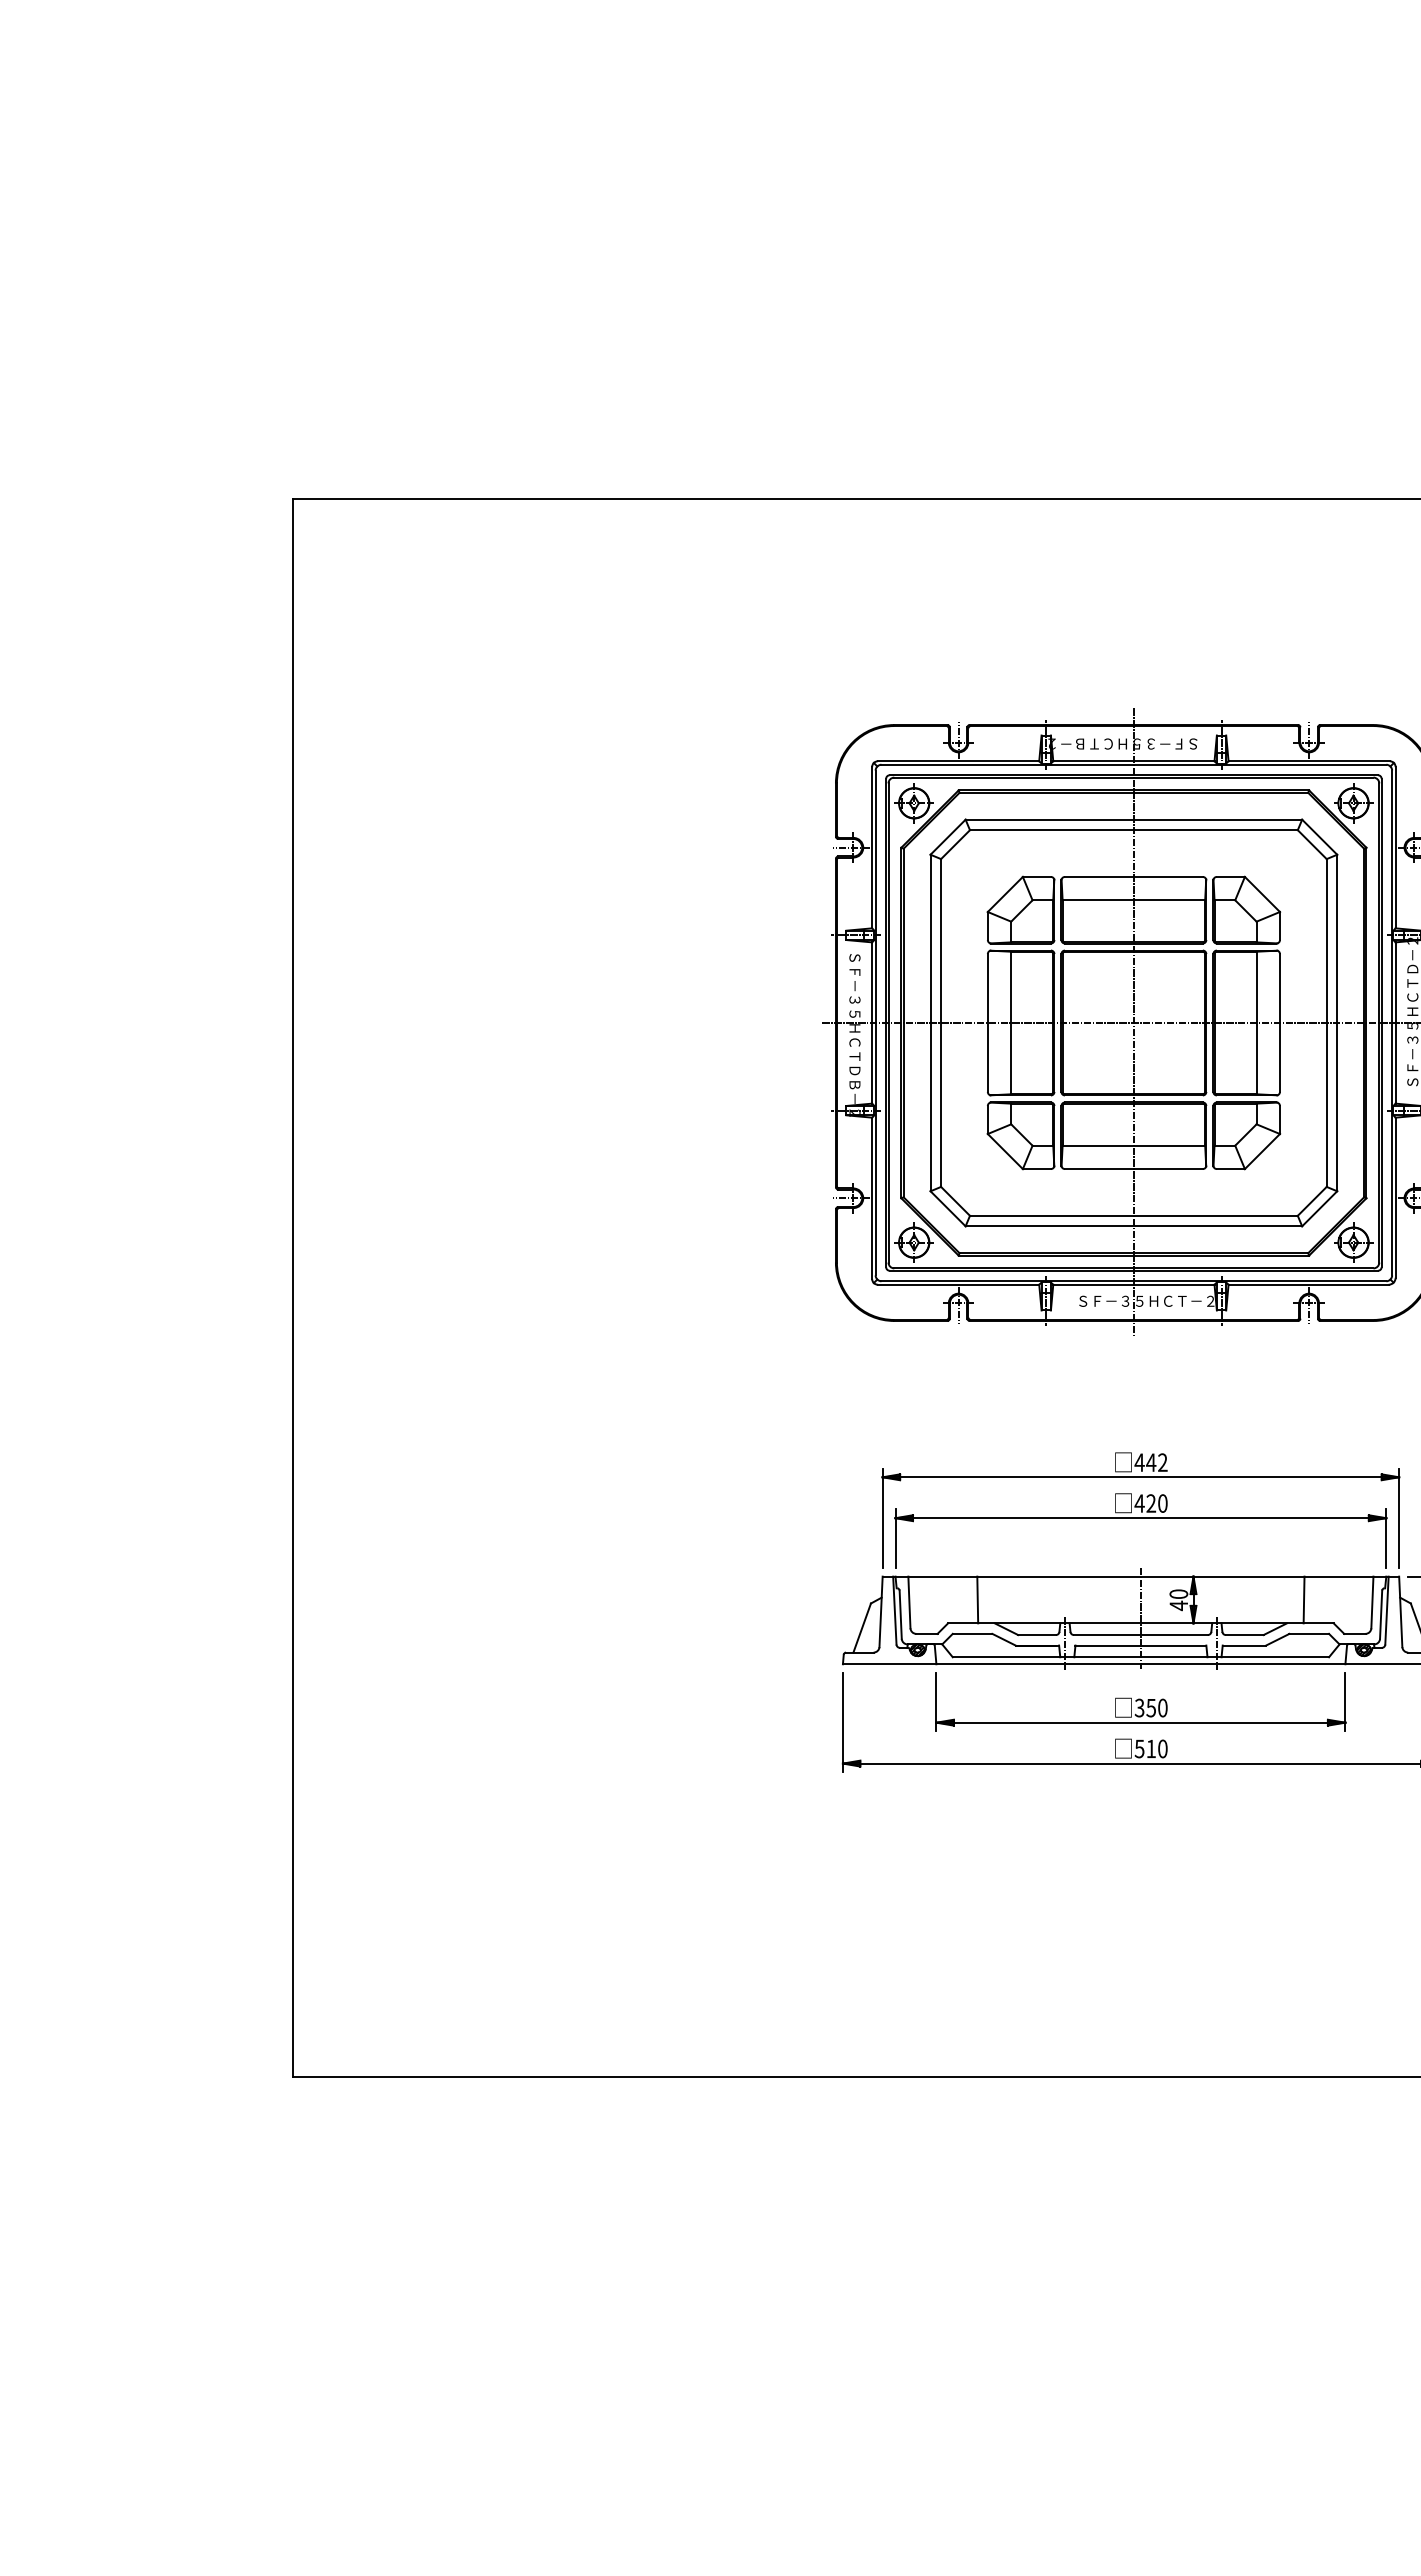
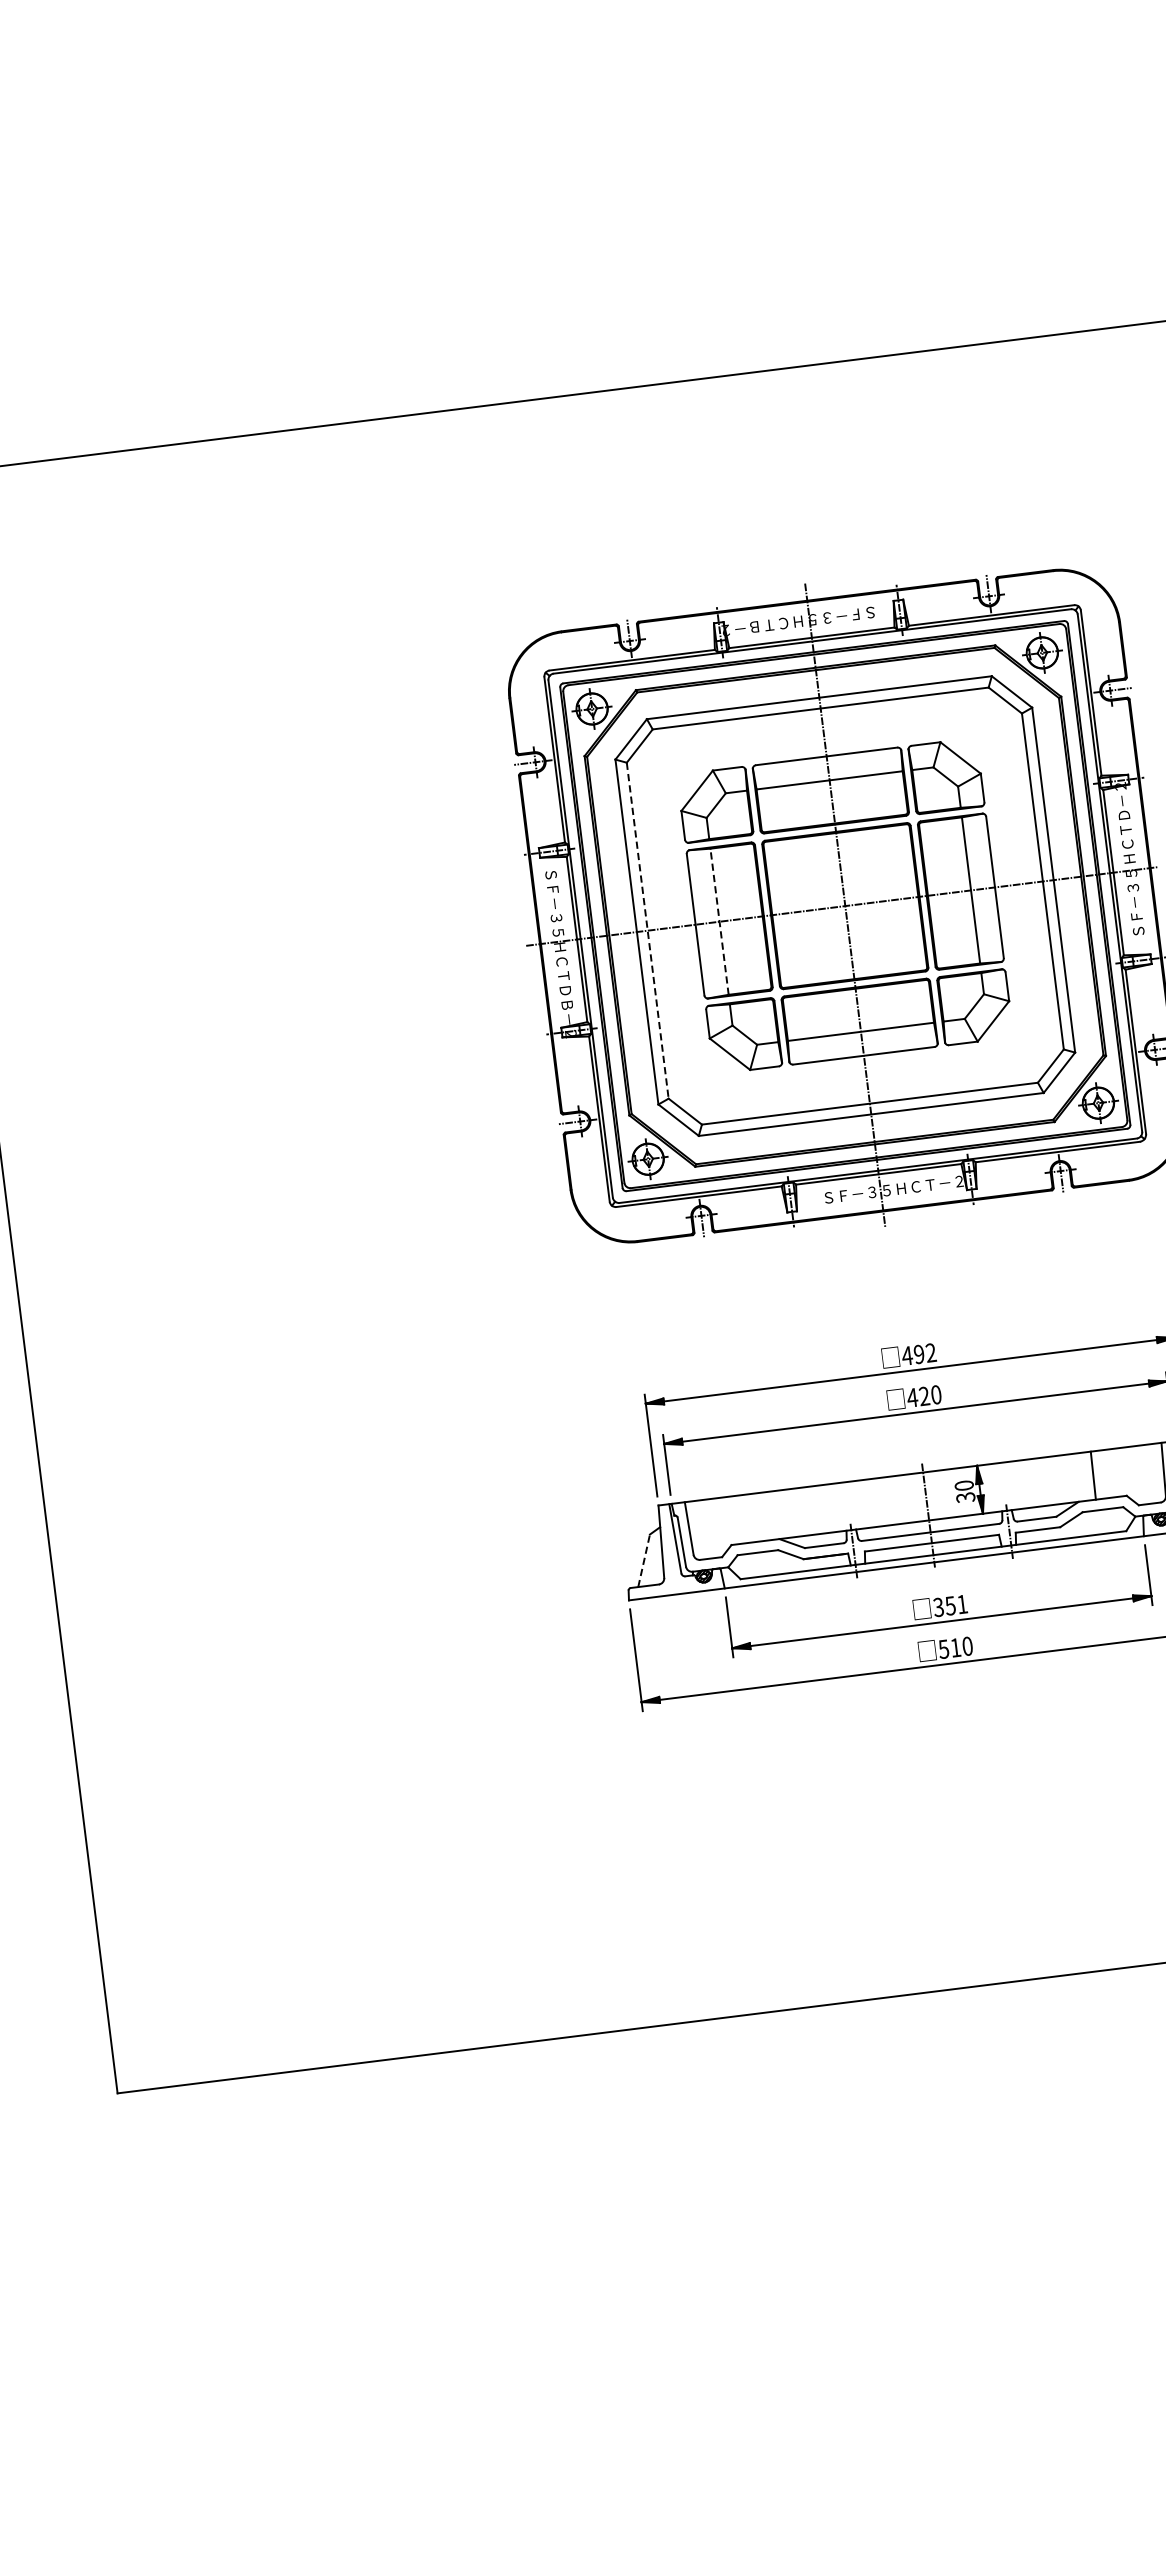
line: (1011, 1022) -> (719, 921), solid -> dashed
line: (941, 1023) -> (648, 931), solid -> dashed
text: (1151, 1462) -> (919, 1354), 442 -> 492
line: (977, 1599) -> (758, 1516), removed
text: (1178, 1605) -> (965, 1497), 40 -> 30
line: (862, 1627) -> (644, 1560), solid -> dashed
text: (1162, 1707) -> (961, 1603), 350 -> 351

